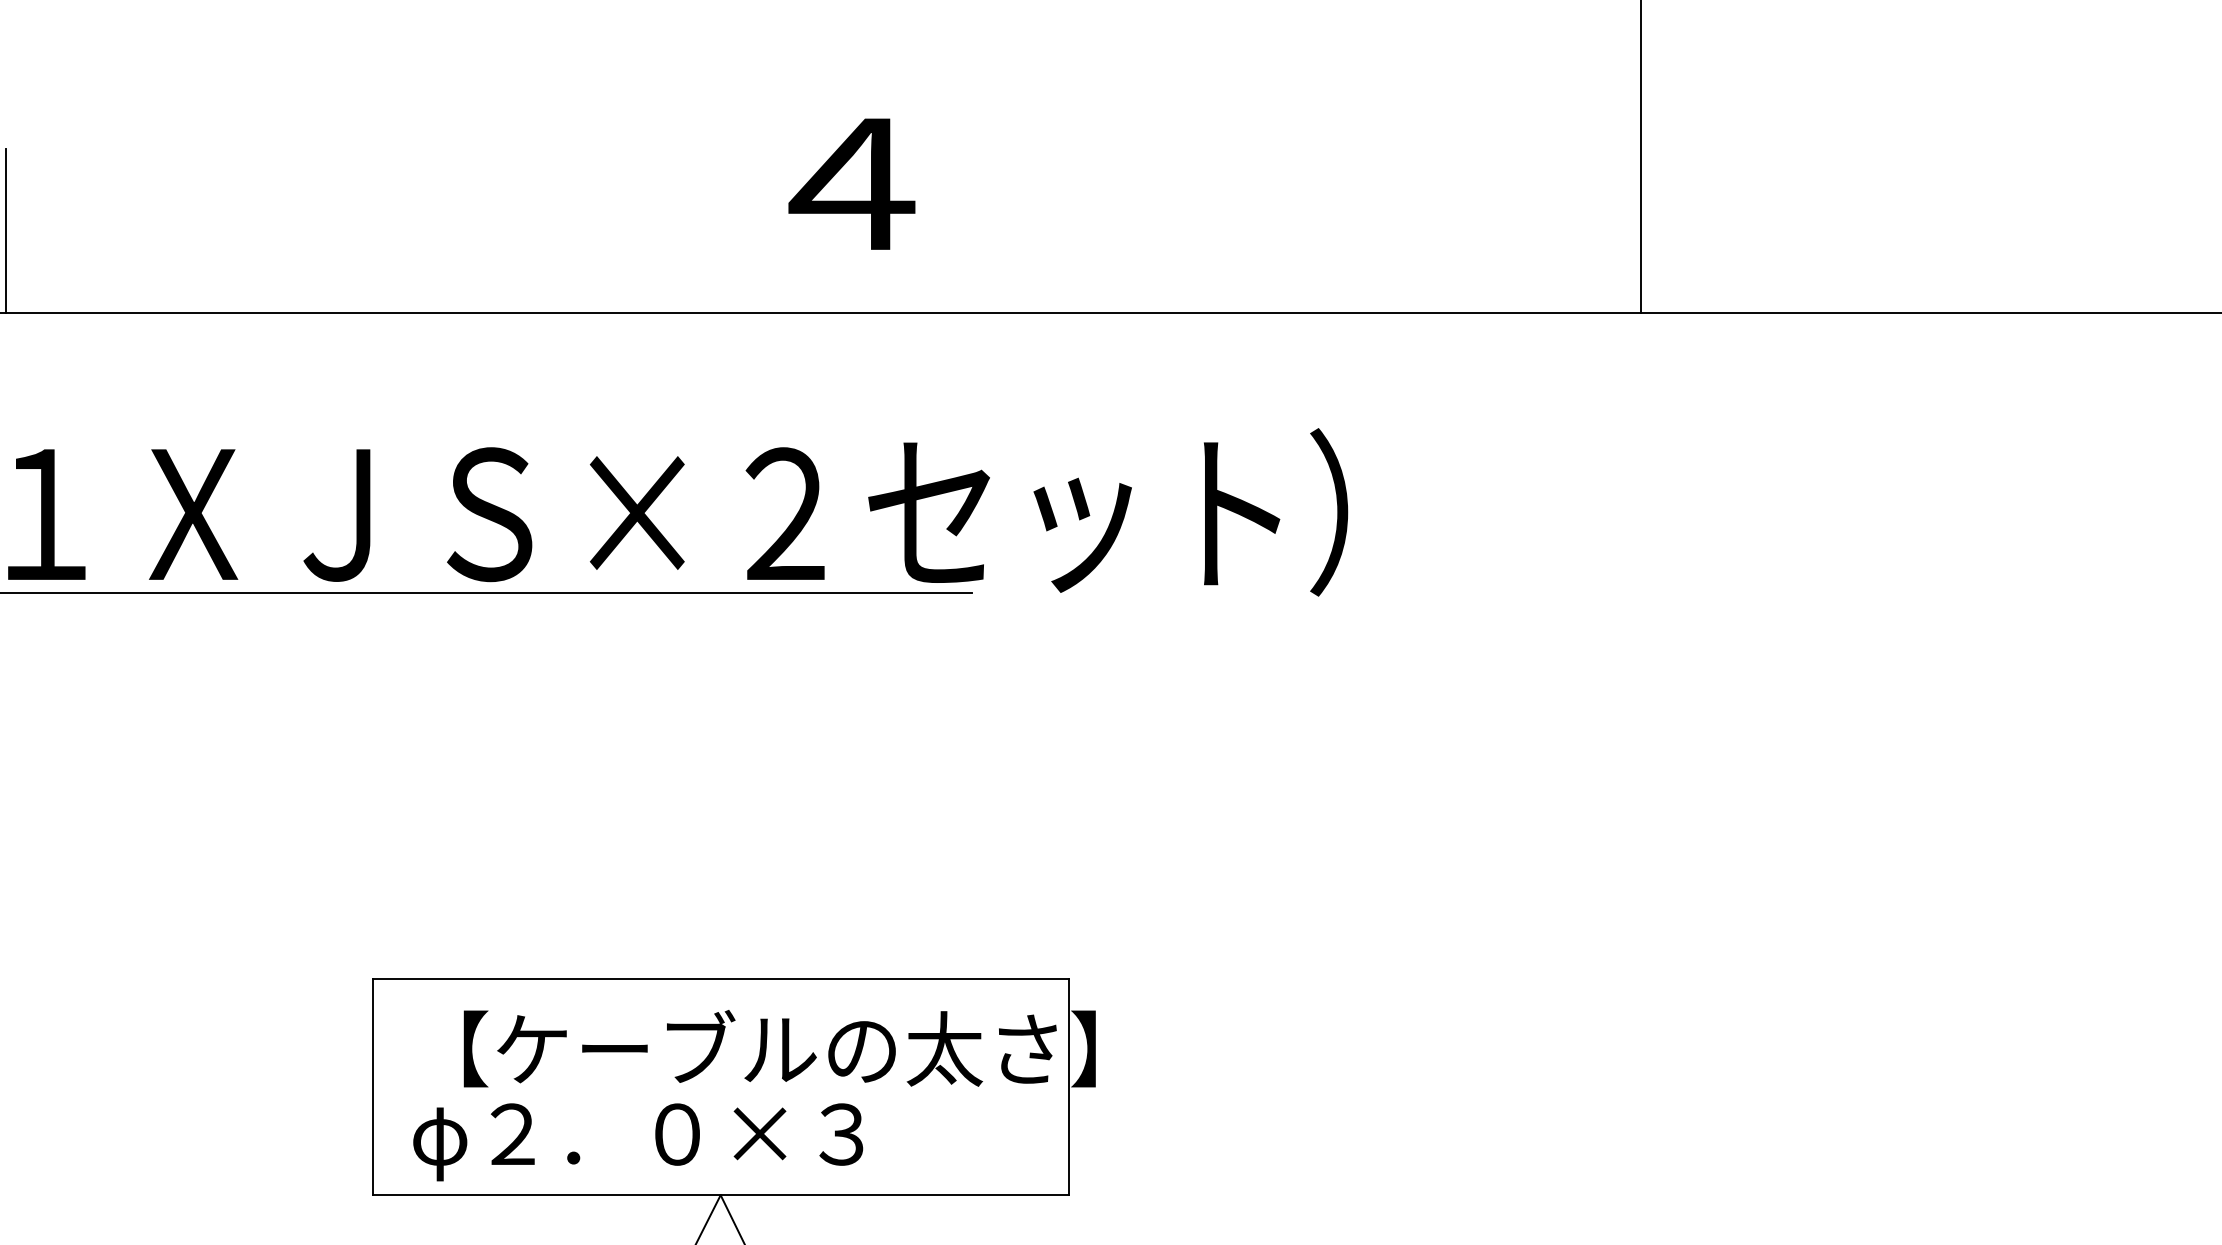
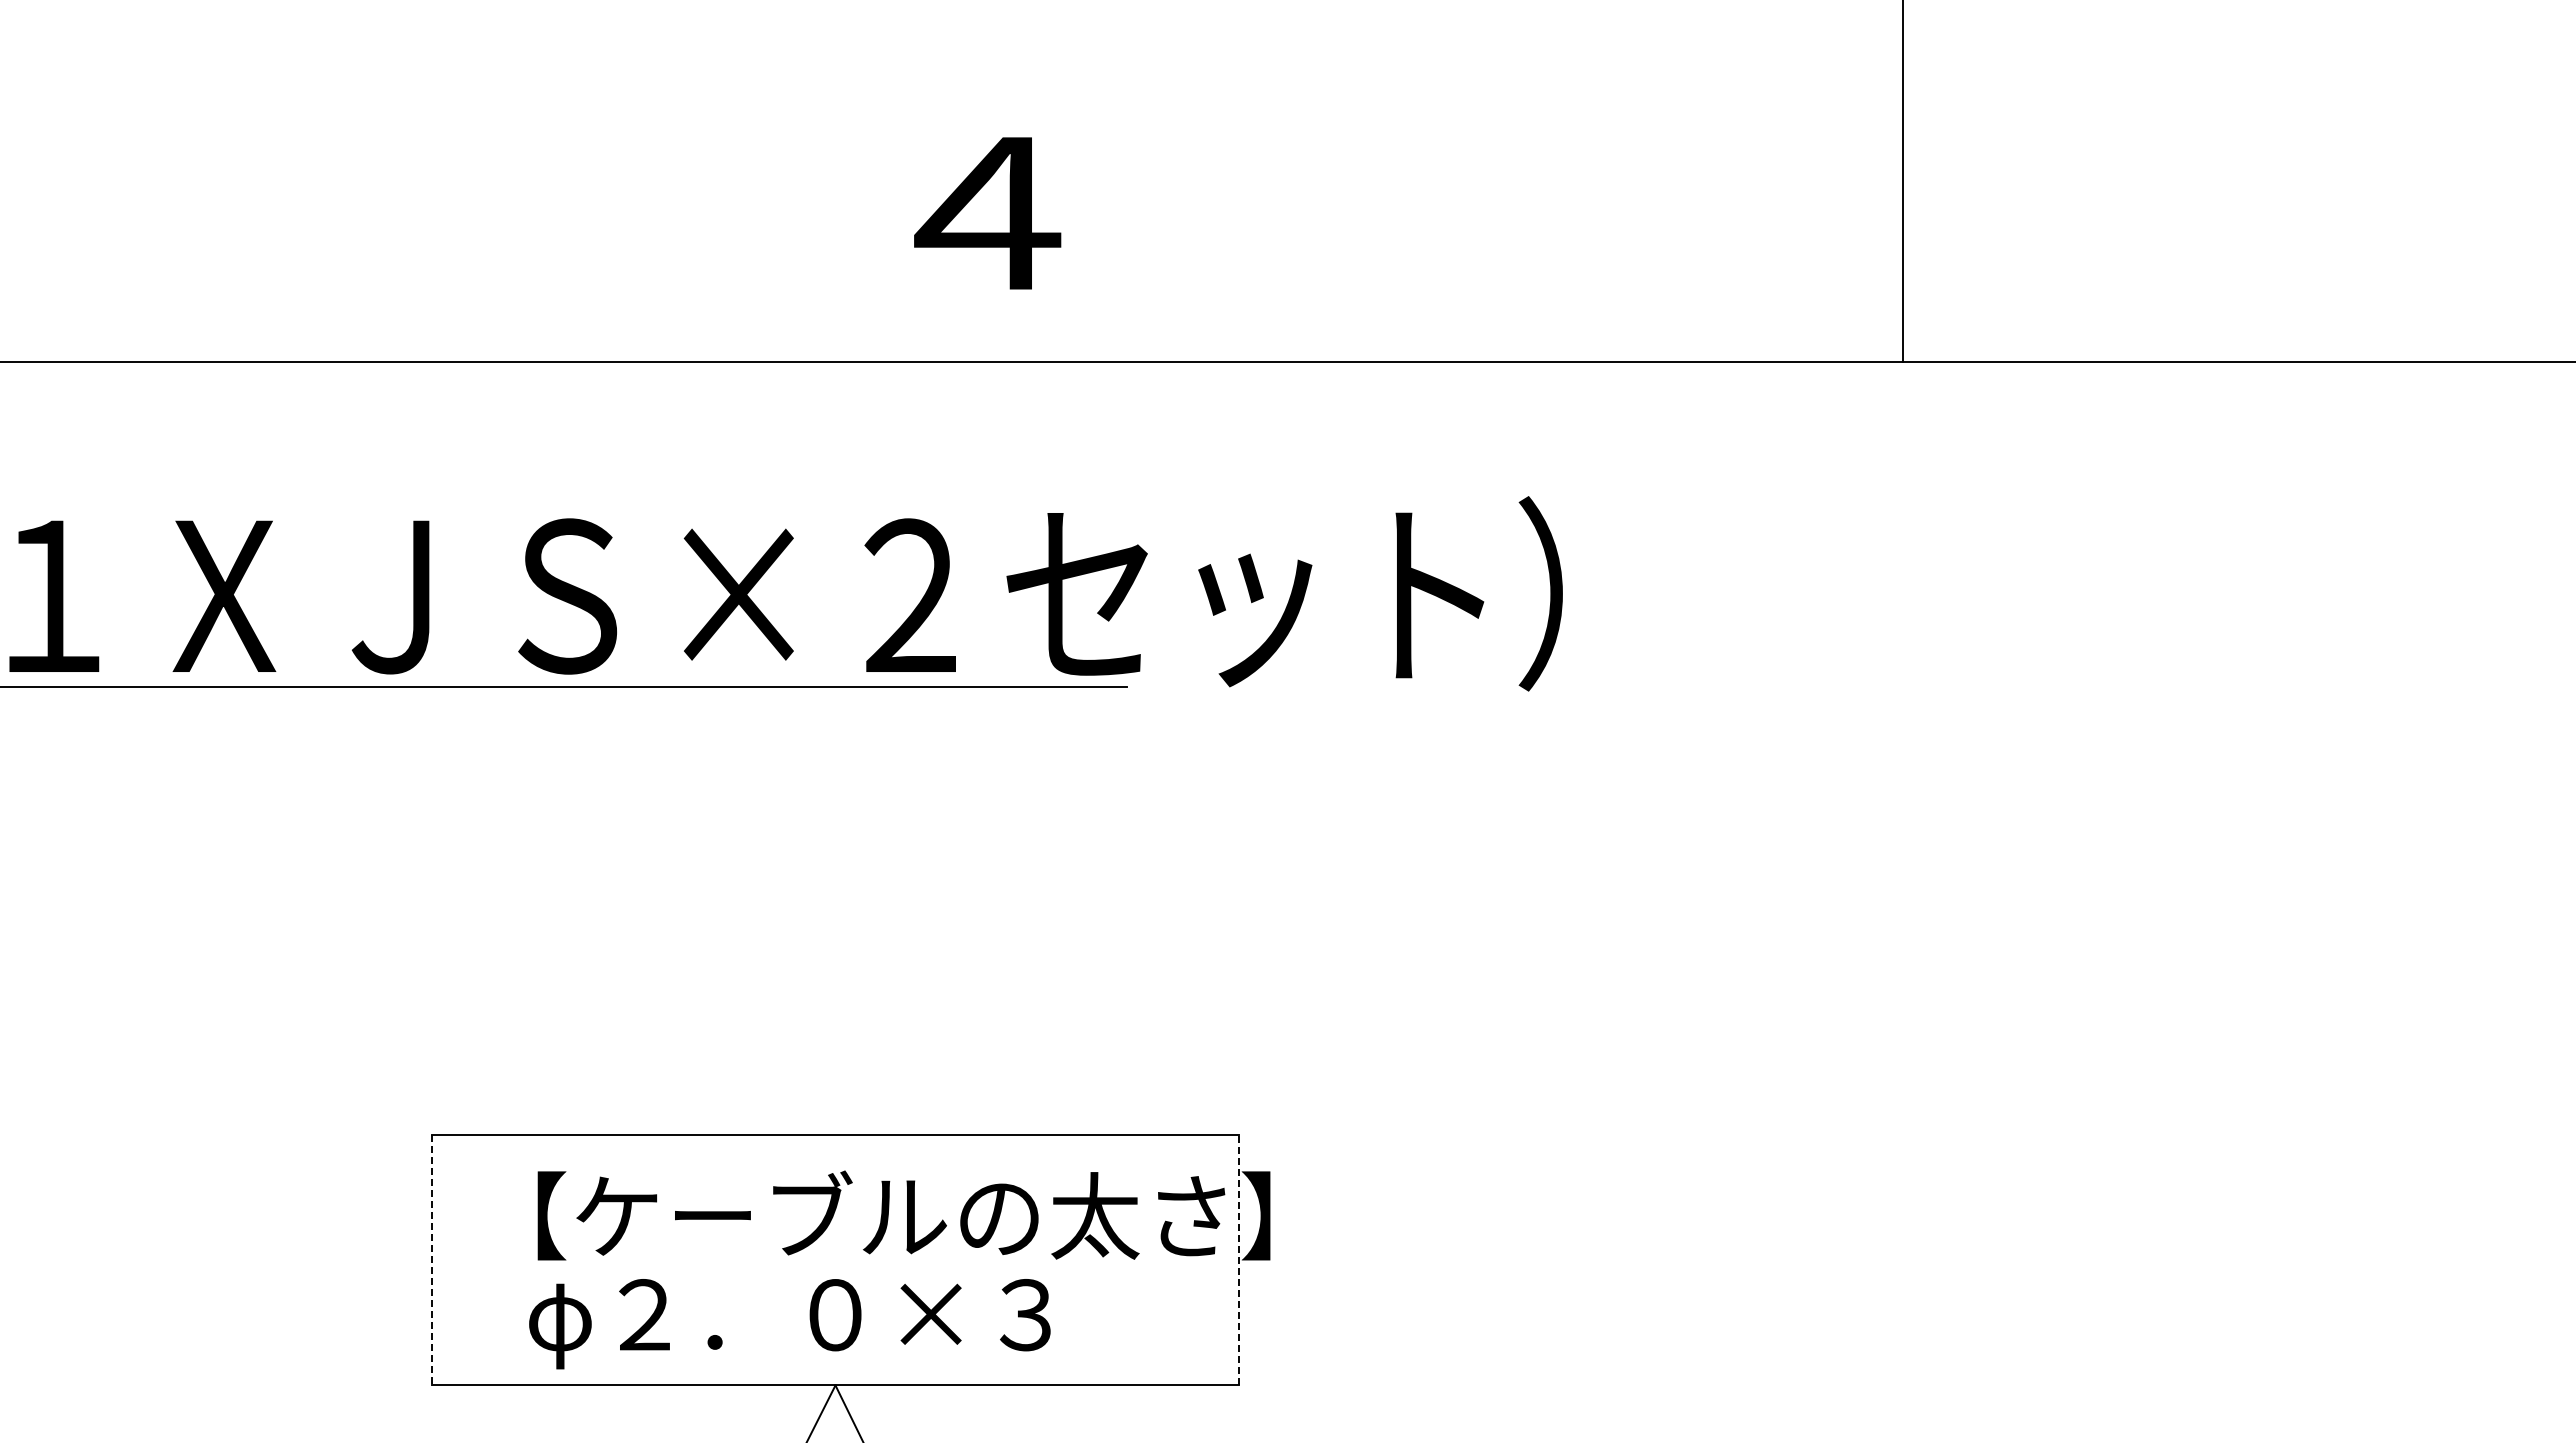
line: (5, 230) -> (6, 267), removed
line: (1069, 1086) -> (1239, 1259), solid -> dashed
line: (372, 1087) -> (431, 1260), solid -> dashed
text: (637, 1142) -> (789, 1324), moved

